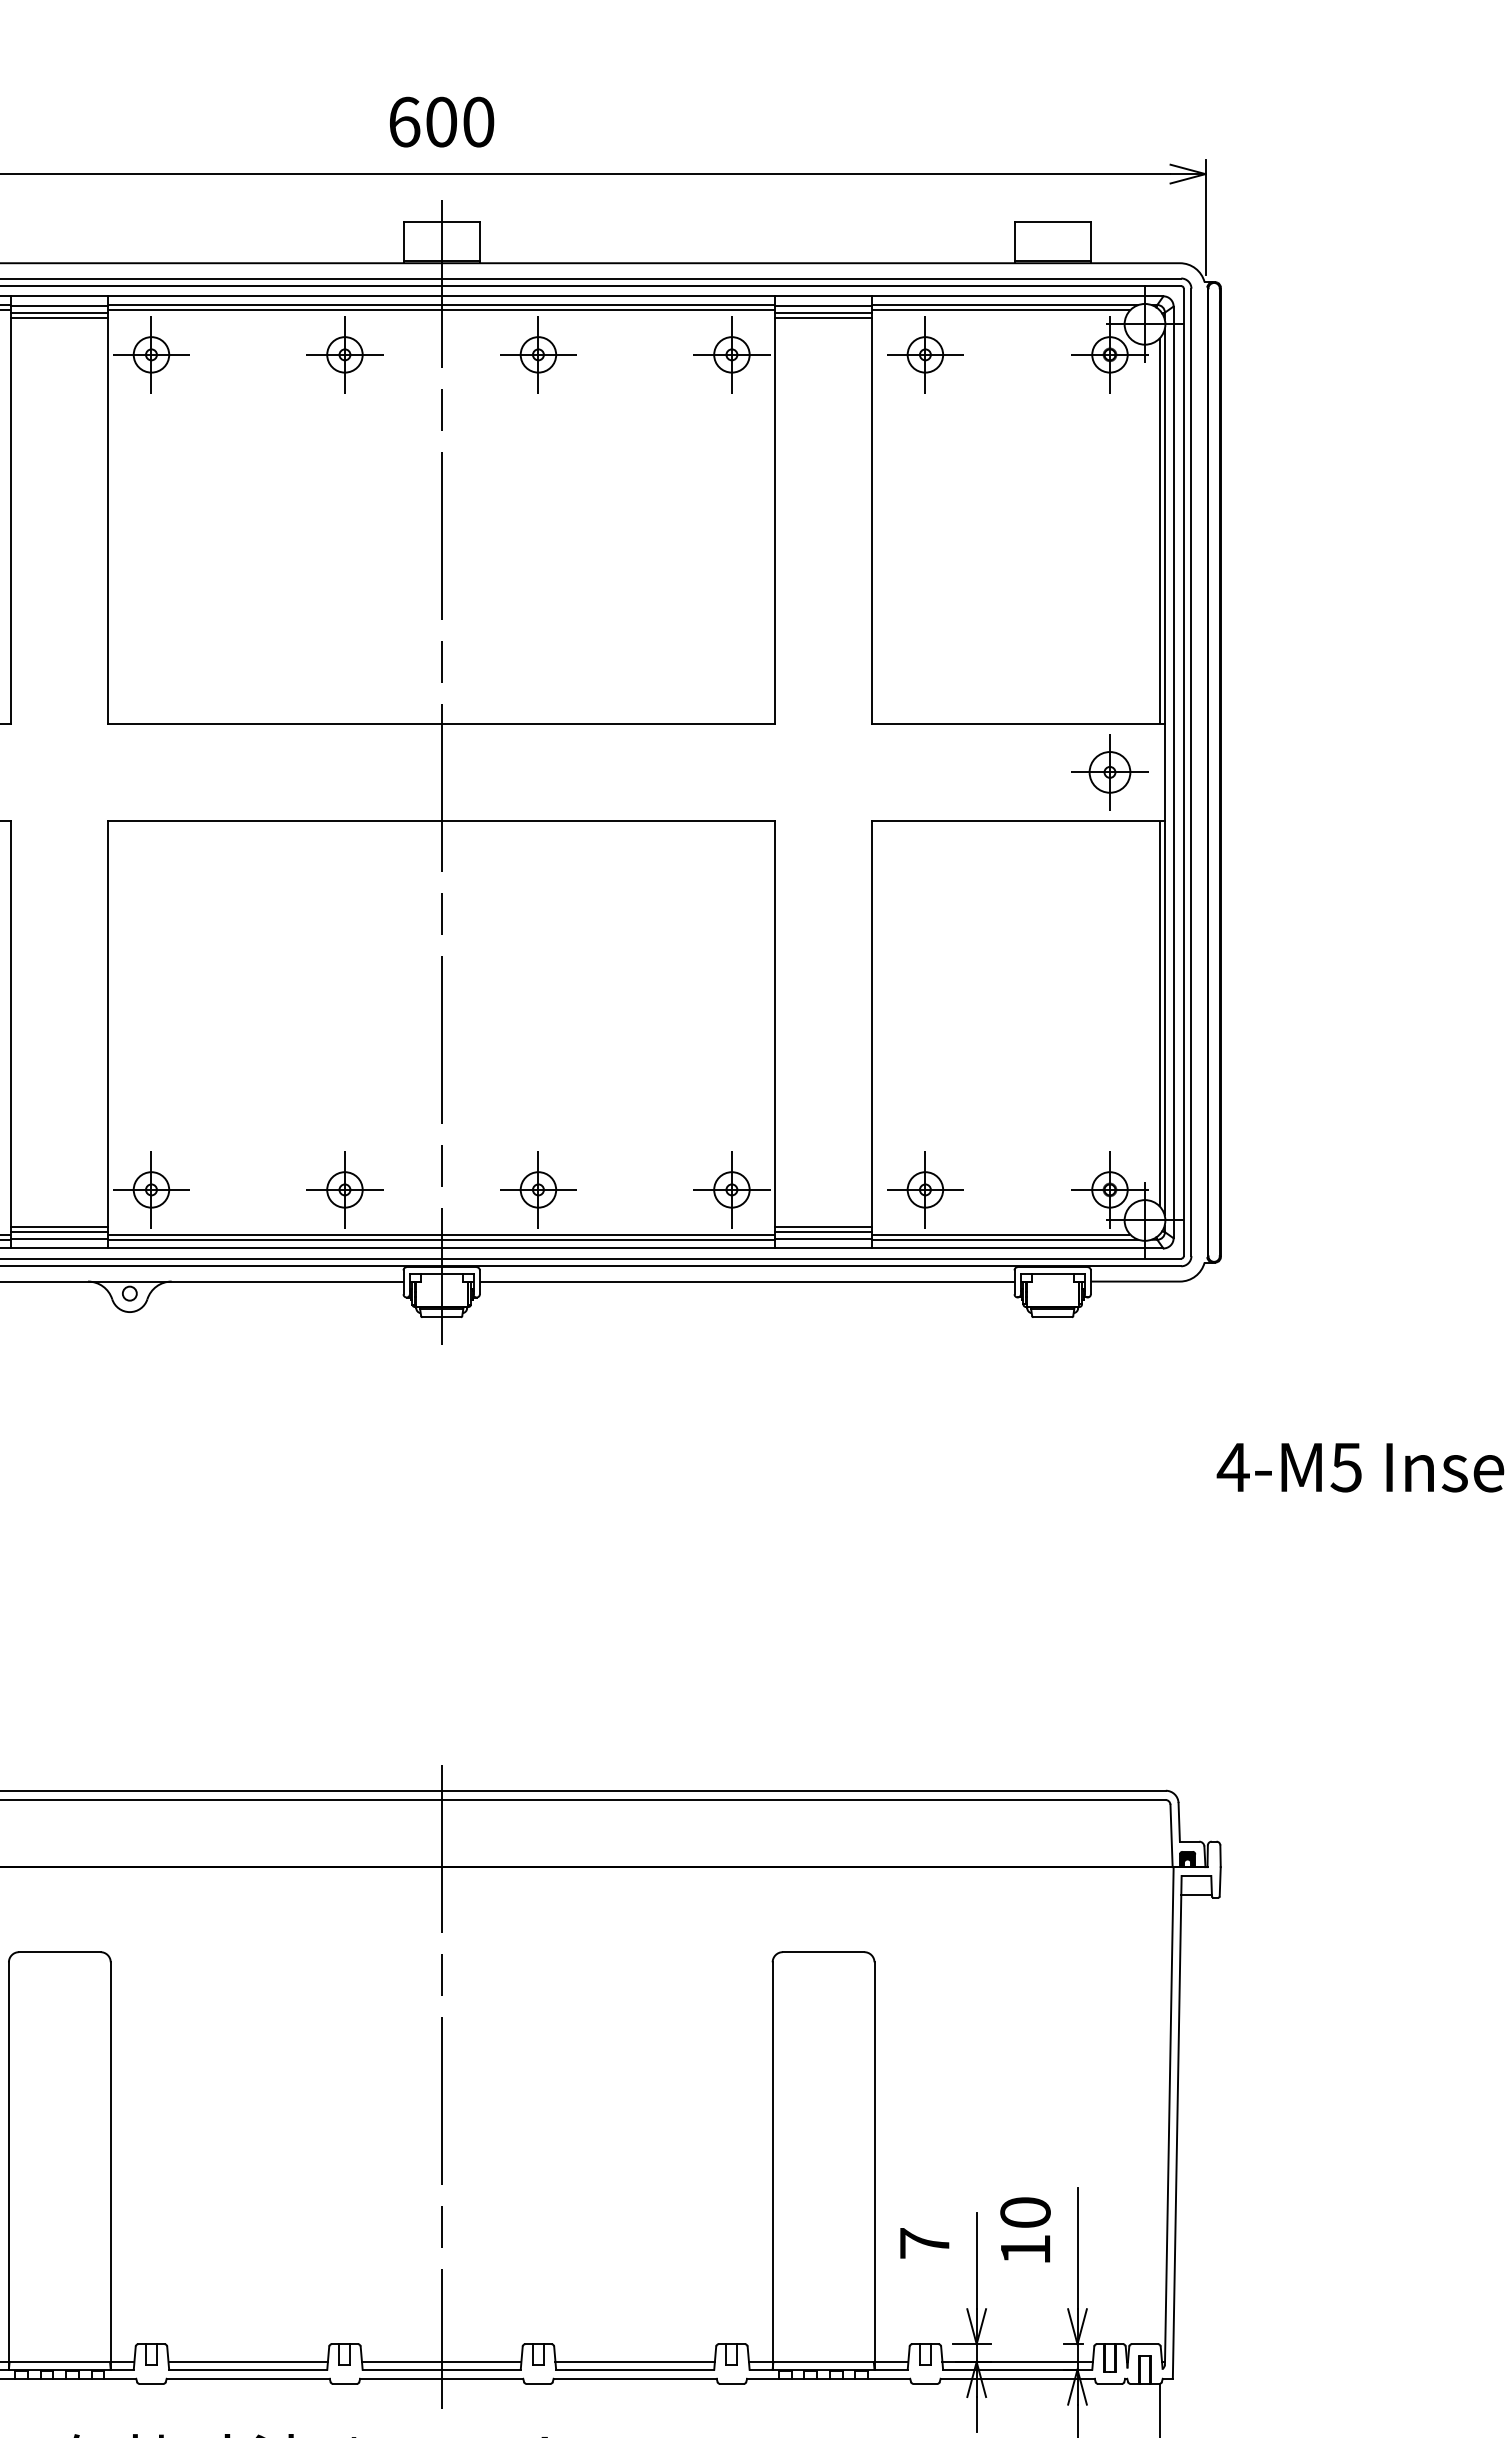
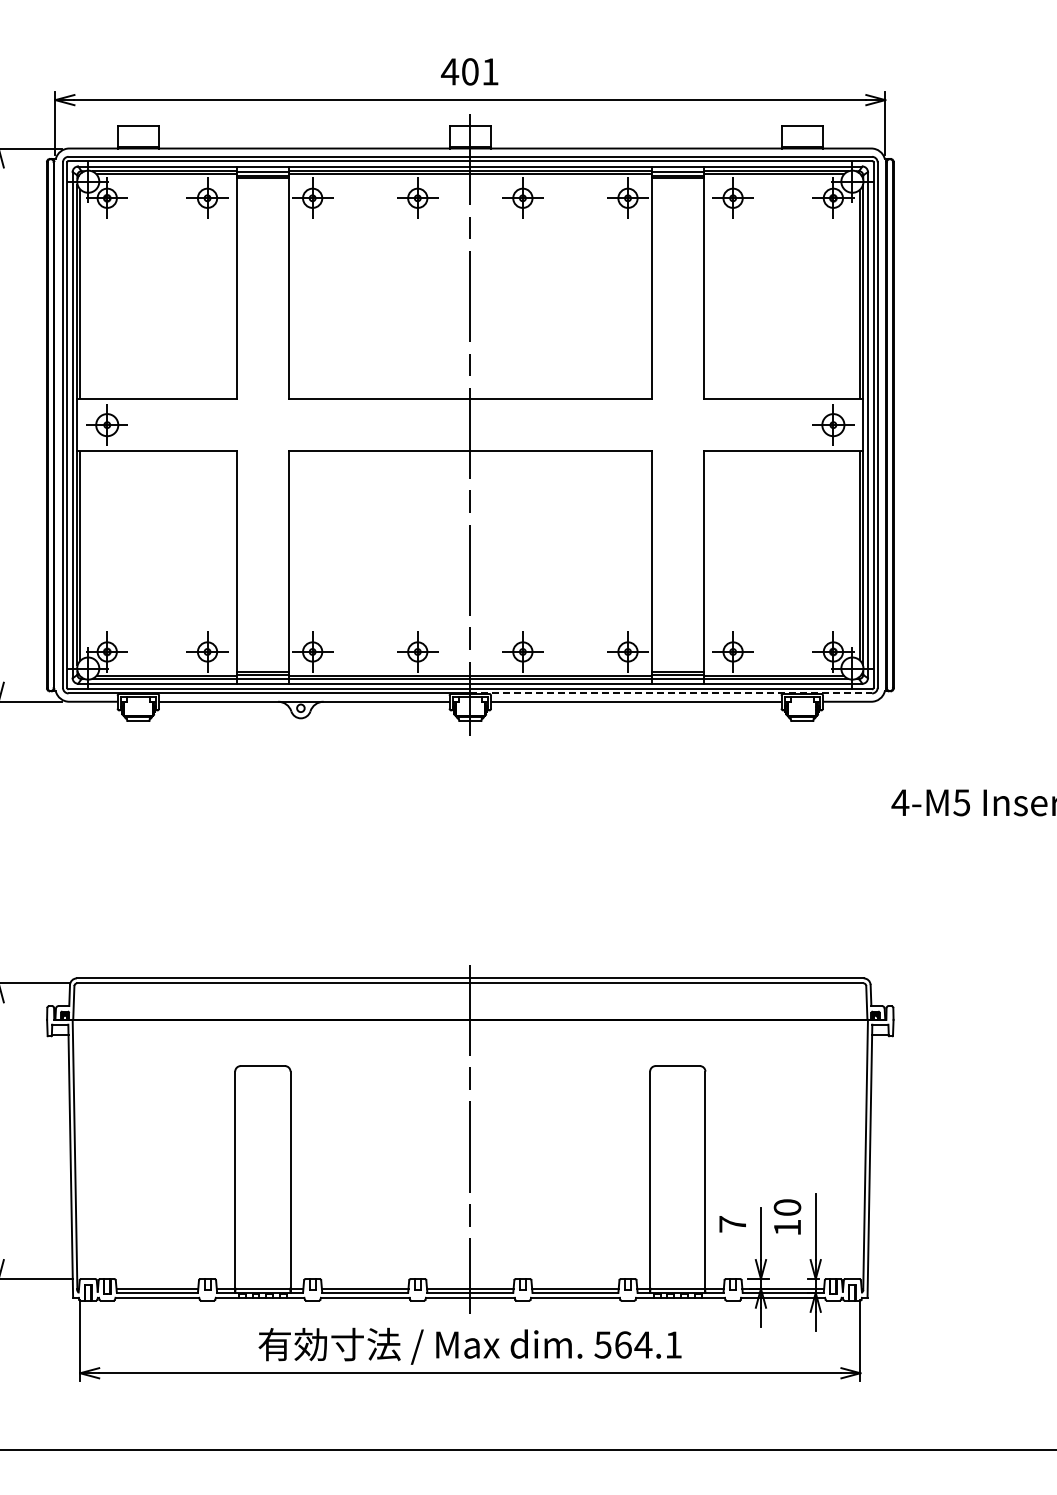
text: (440, 121) -> (469, 71), 600 -> 401
line: (811, 1266) -> (671, 693), solid -> dashed

